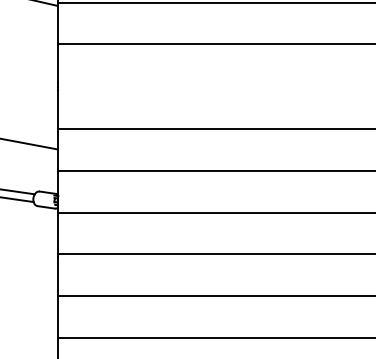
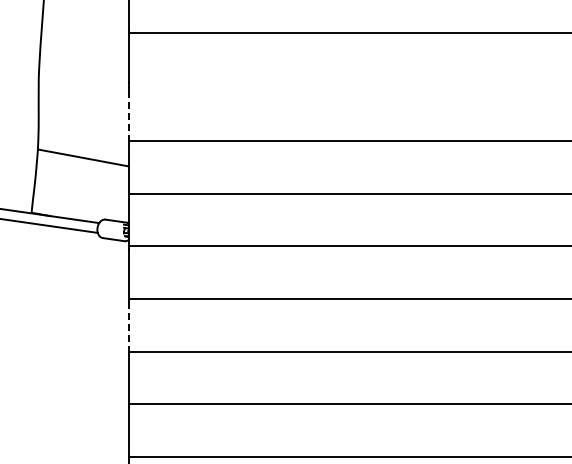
line: (58, 109) -> (129, 115), solid -> dashed
line: (58, 276) -> (129, 326), solid -> dashed

